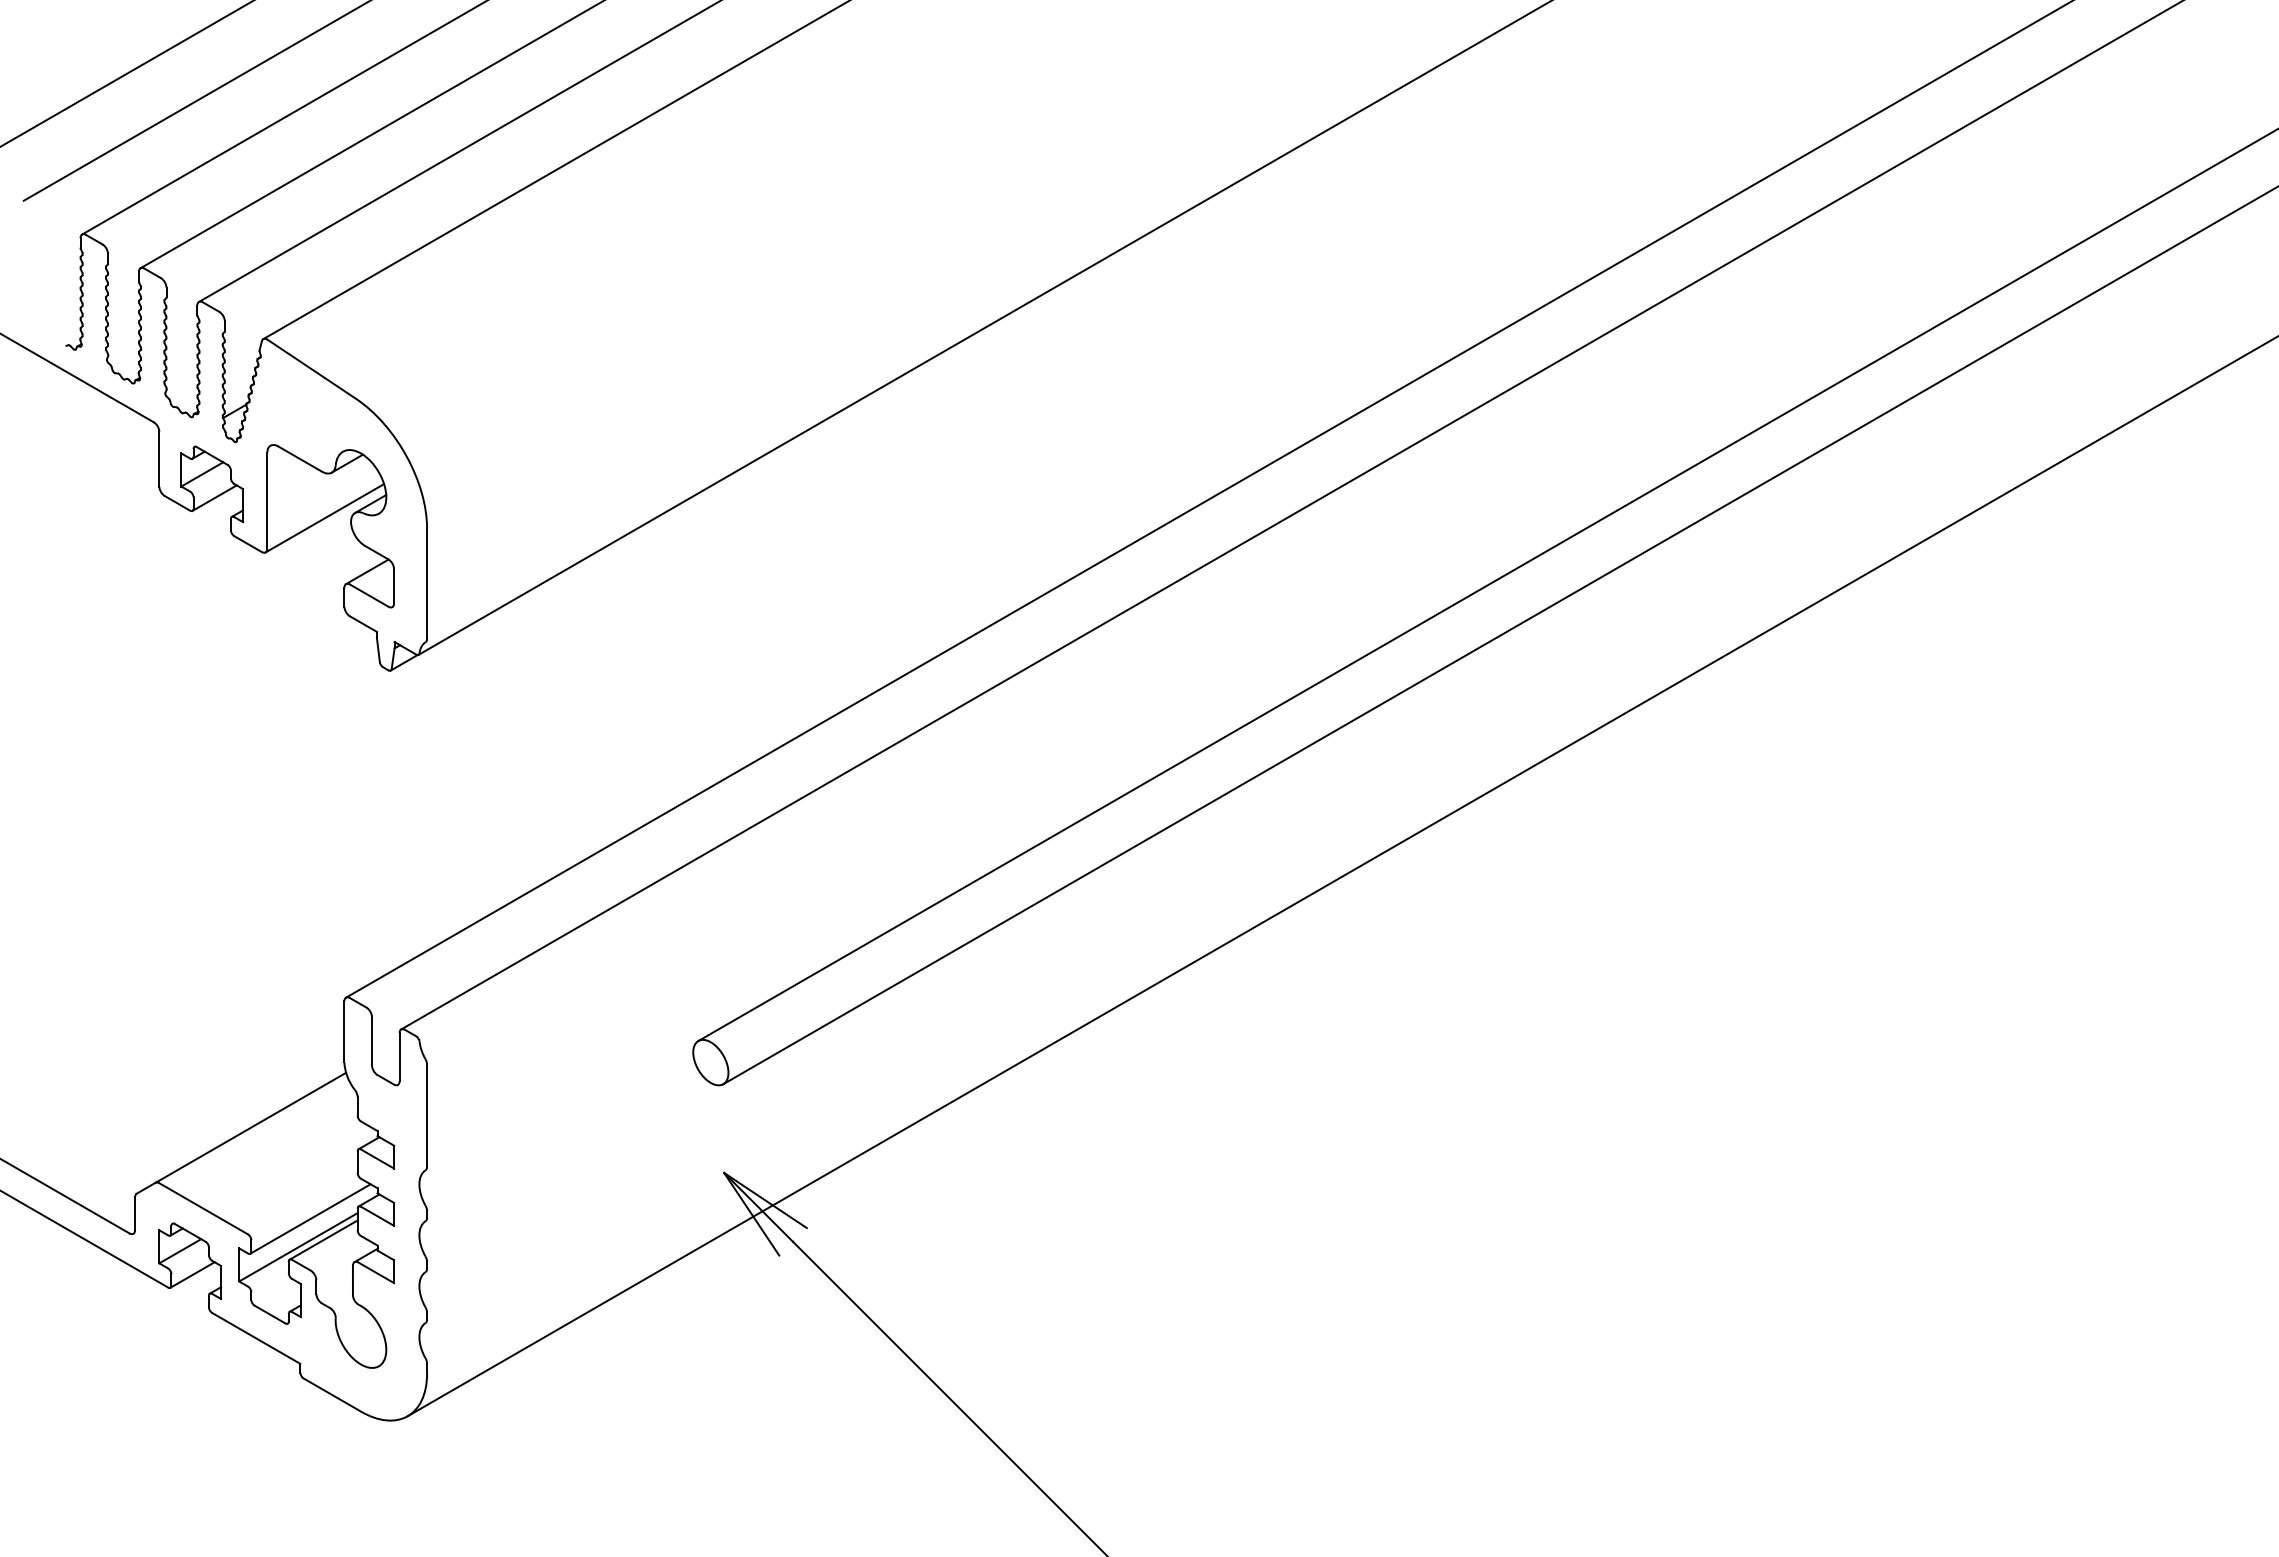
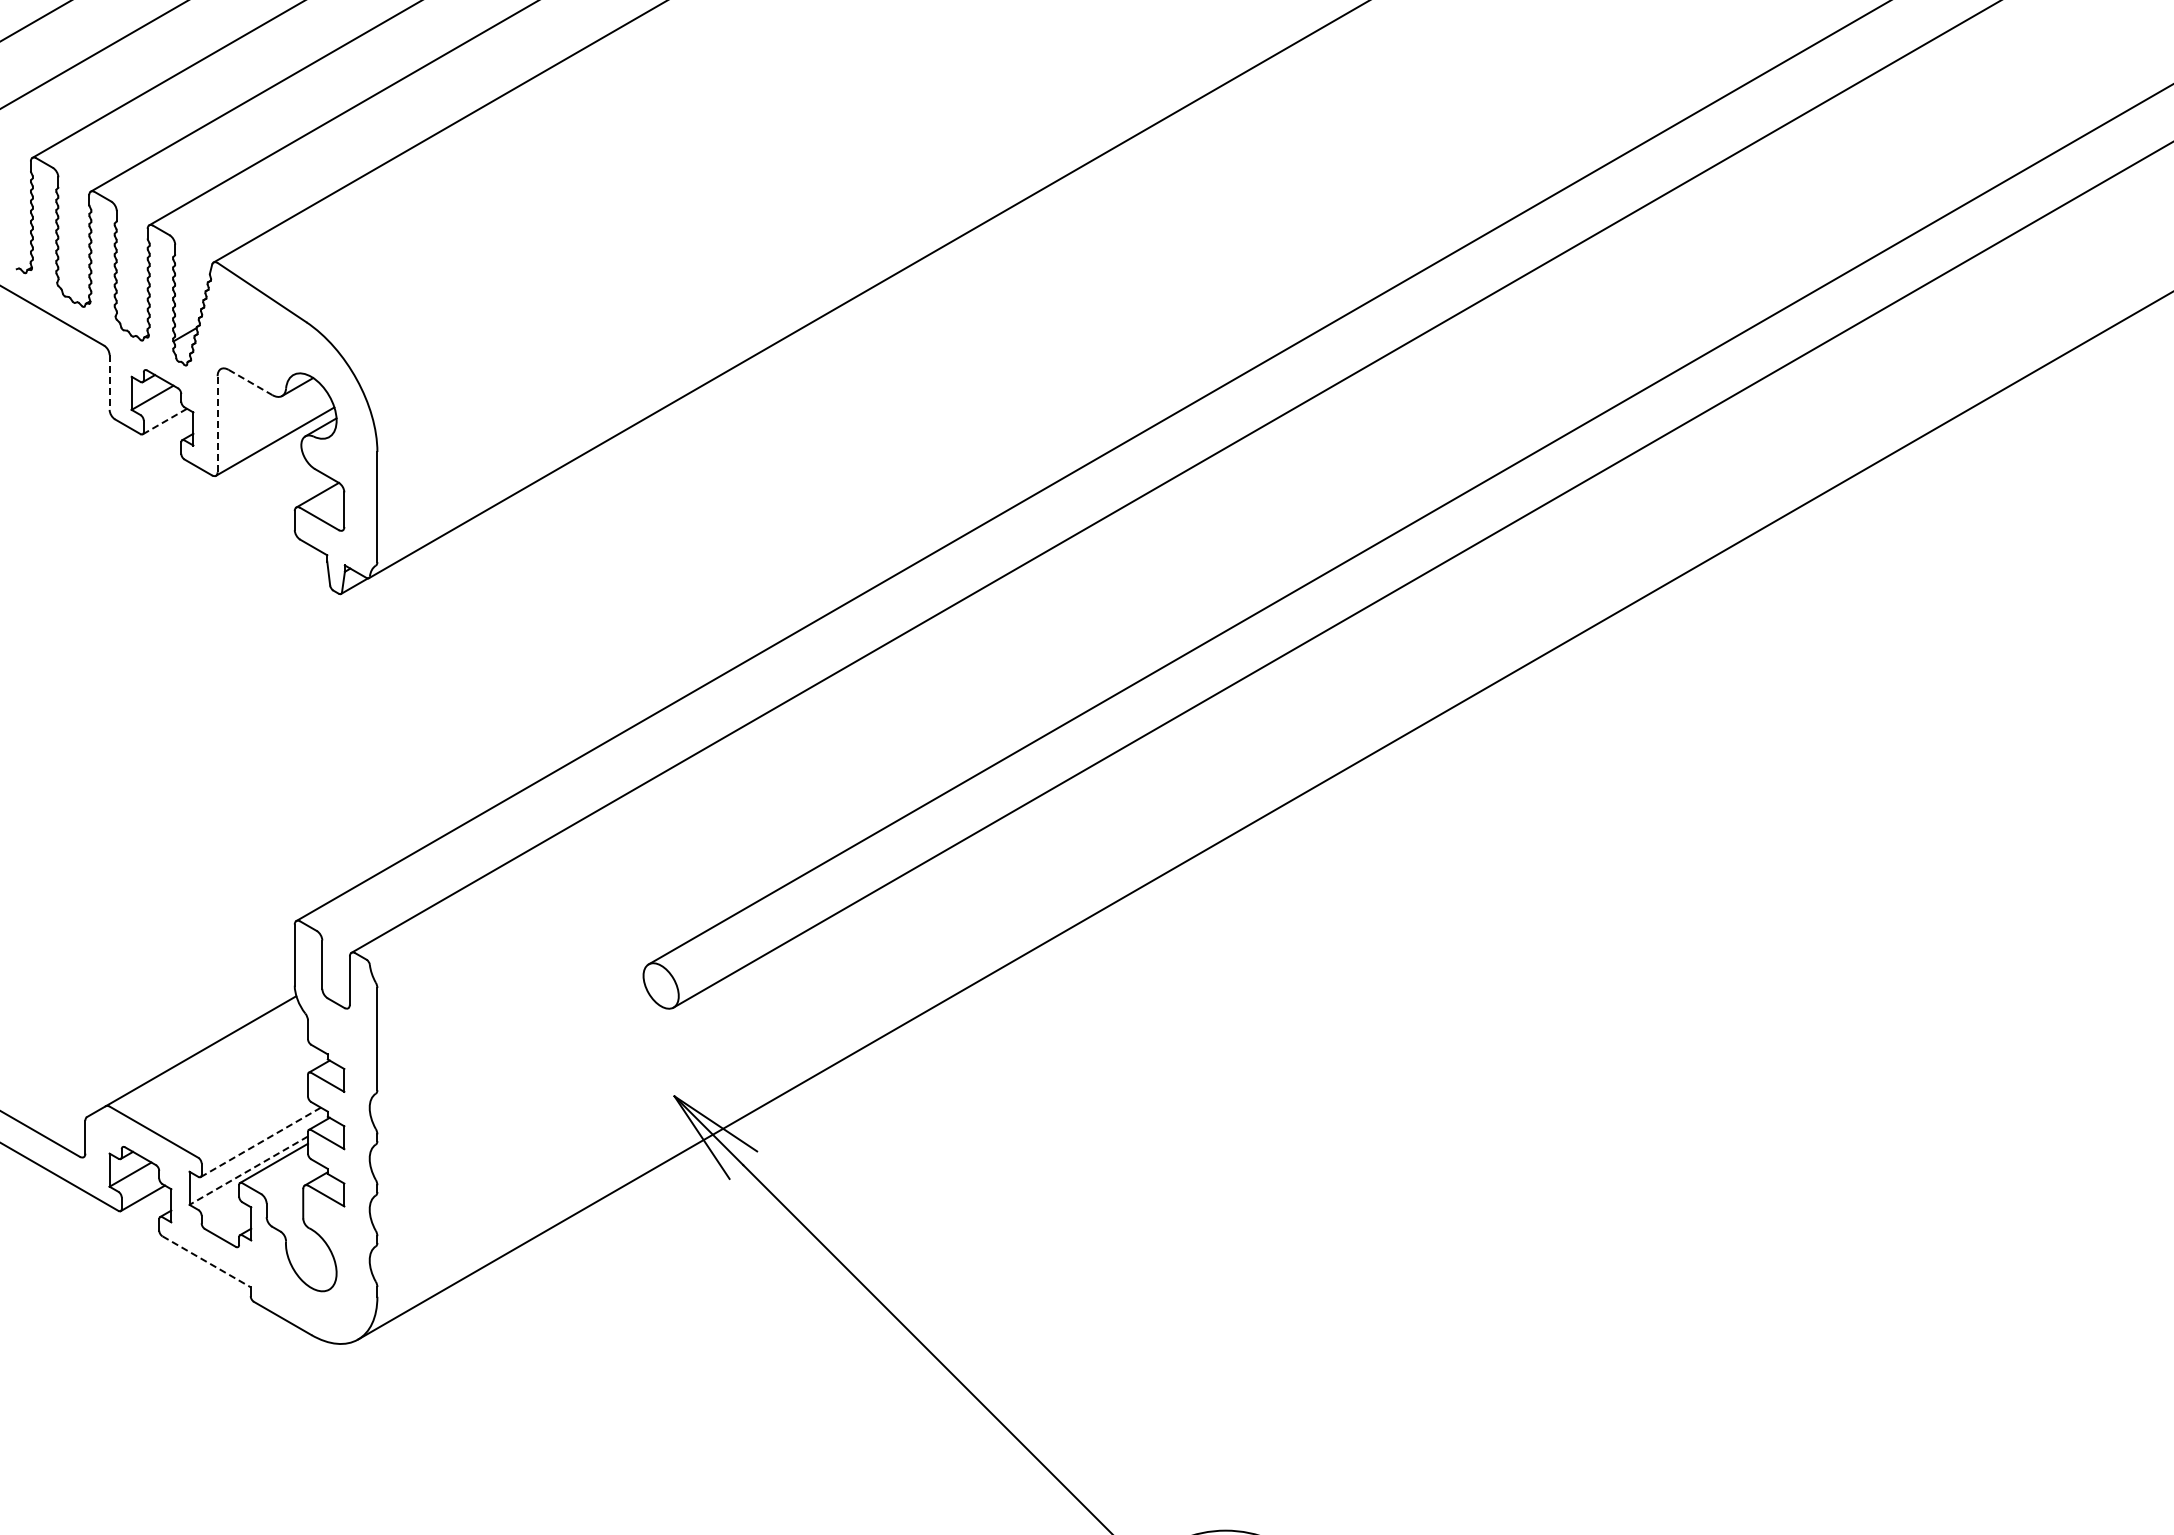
line: (159, 459) -> (109, 382), solid -> dashed
line: (300, 459) -> (250, 382), solid -> dashed
line: (214, 498) -> (164, 421), solid -> dashed
line: (267, 500) -> (217, 423), solid -> dashed
line: (310, 1219) -> (260, 1142), solid -> dashed
line: (298, 1247) -> (248, 1170), solid -> dashed
line: (256, 1338) -> (206, 1261), solid -> dashed

